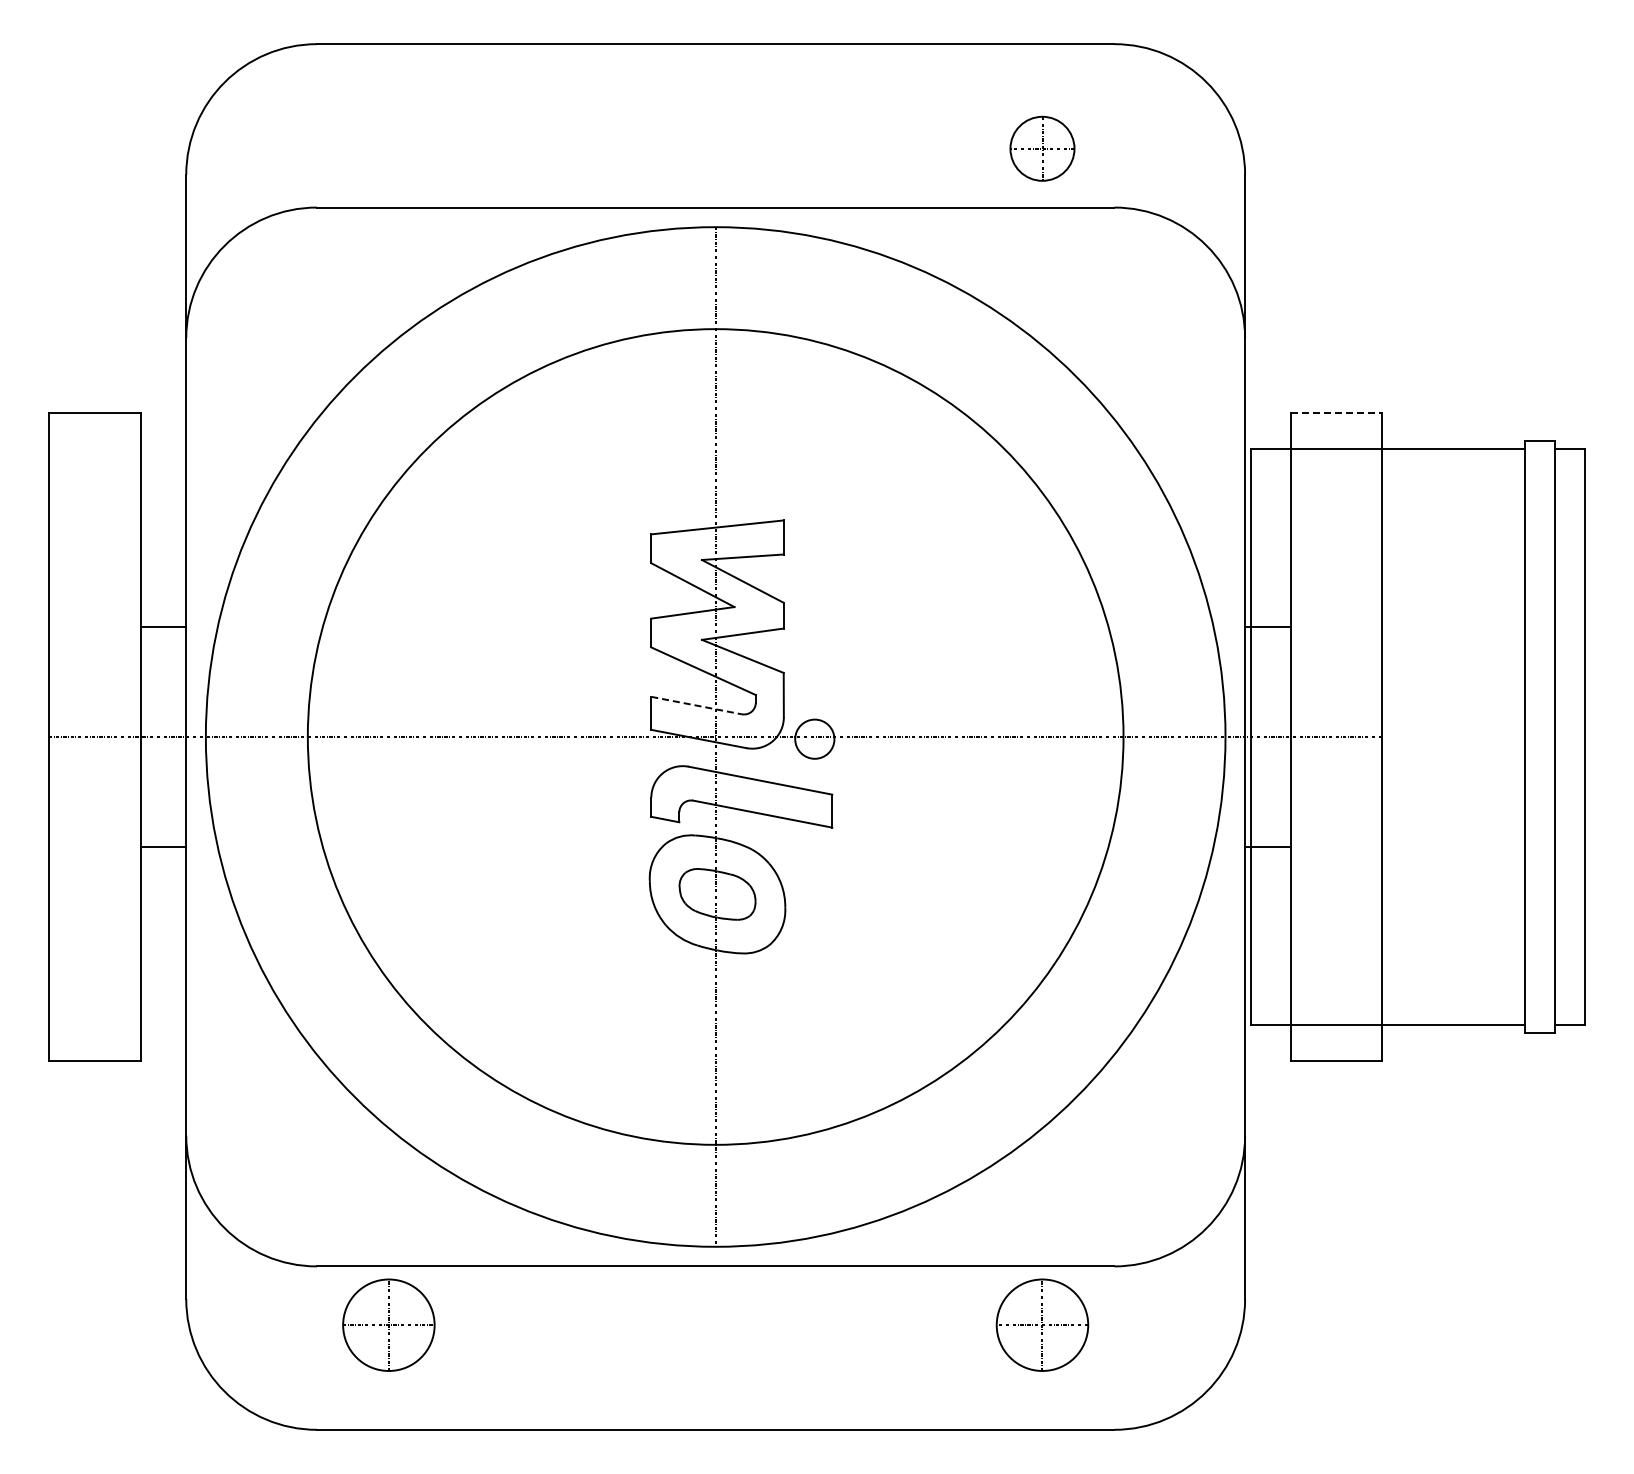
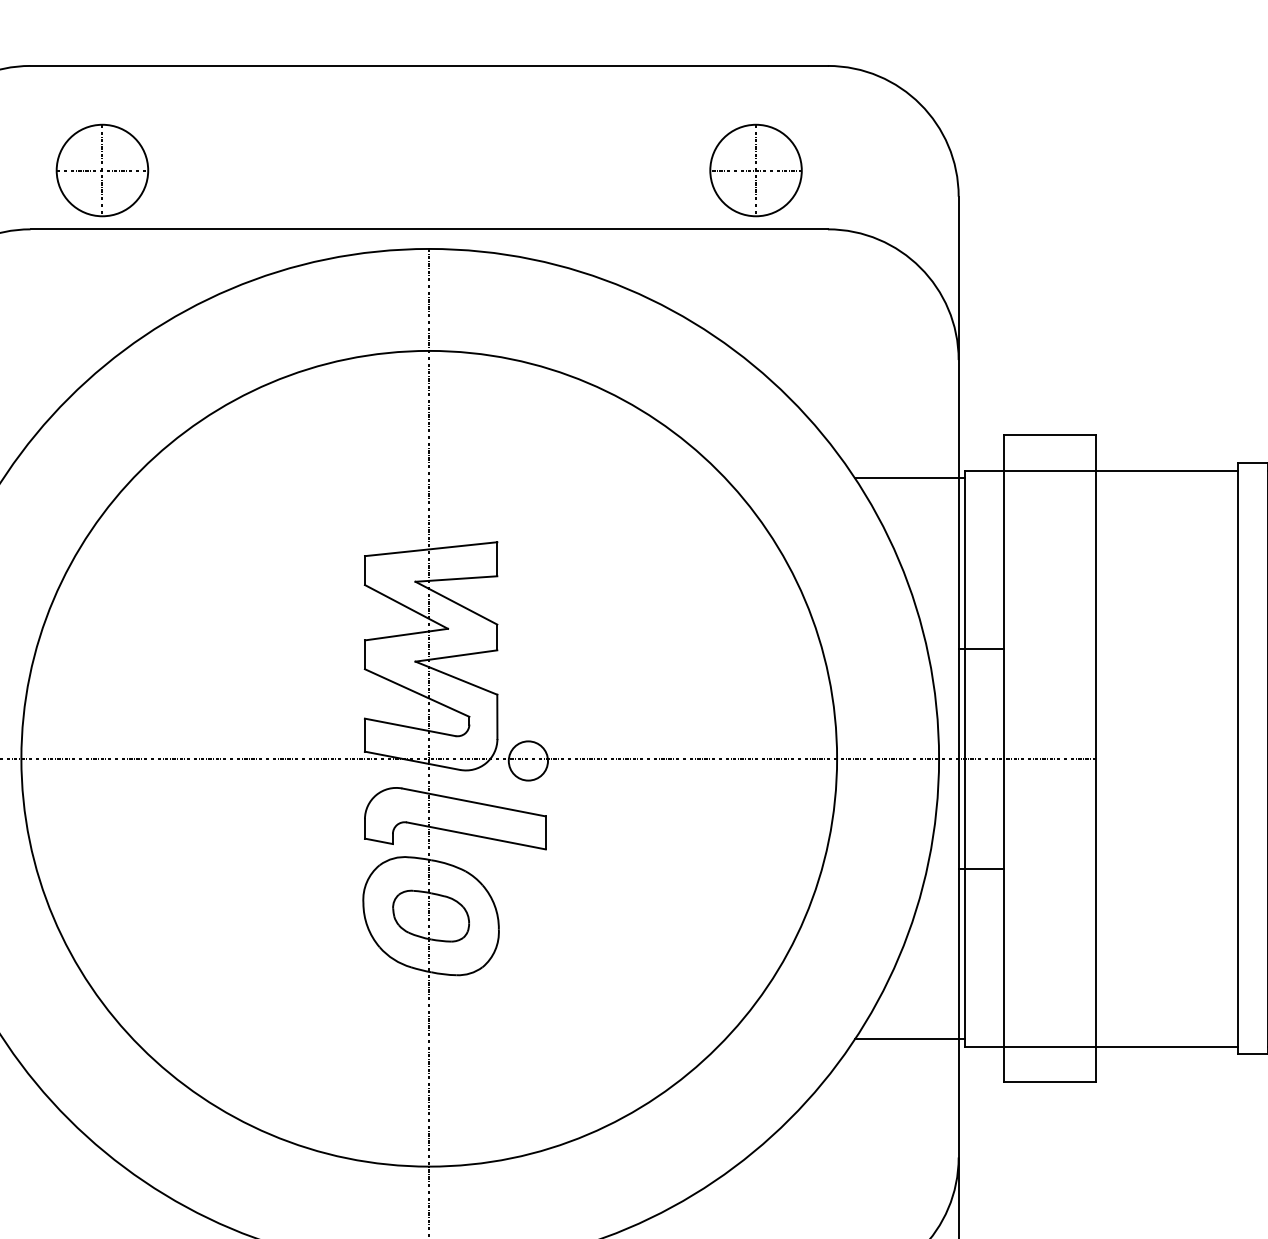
part: (388, 148) -> (102, 170), added
part: (1042, 148) -> (756, 170), size x1.43
line: (1336, 413) -> (1050, 435), dashed -> solid
line: (1195, 456) -> (909, 478), added
line: (697, 705) -> (411, 727), dashed -> solid
line: (1195, 1017) -> (909, 1039), added

